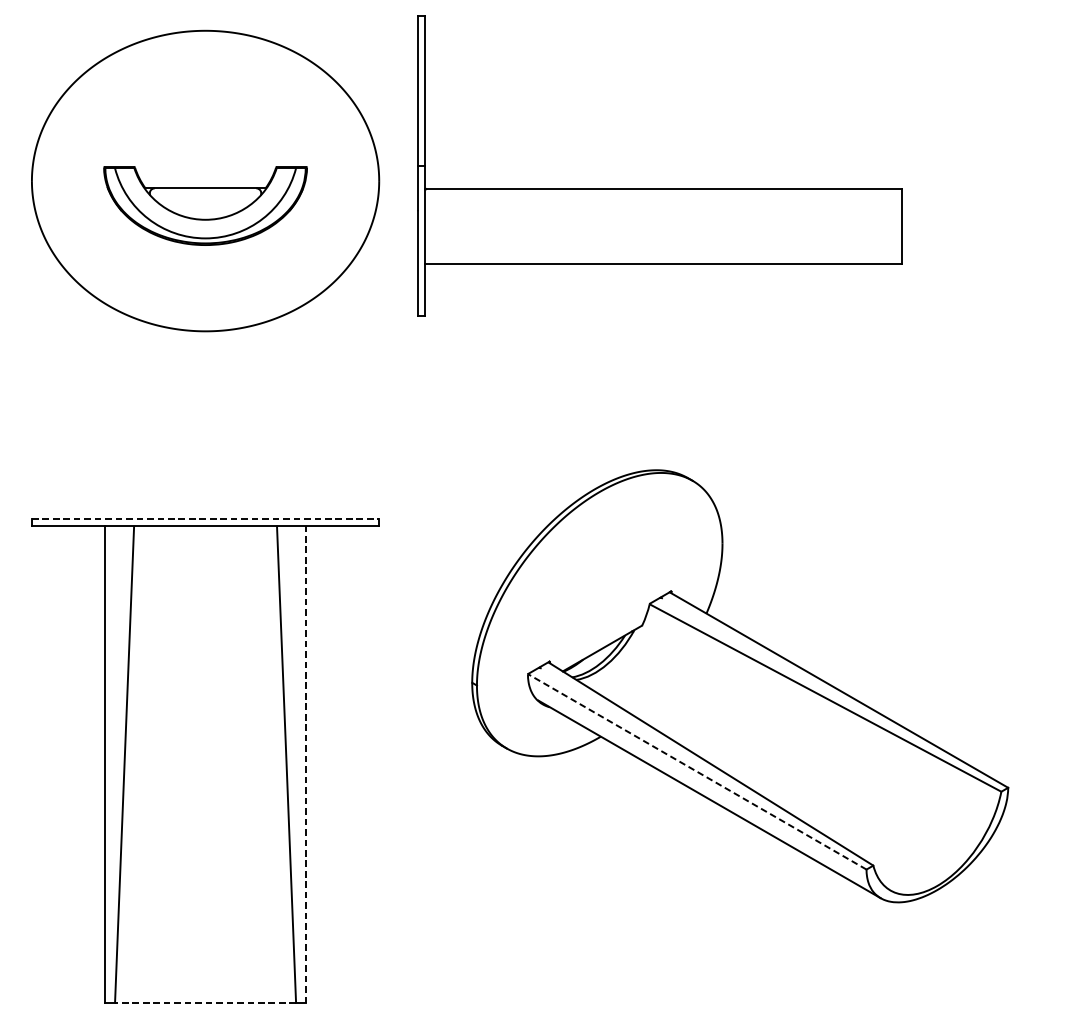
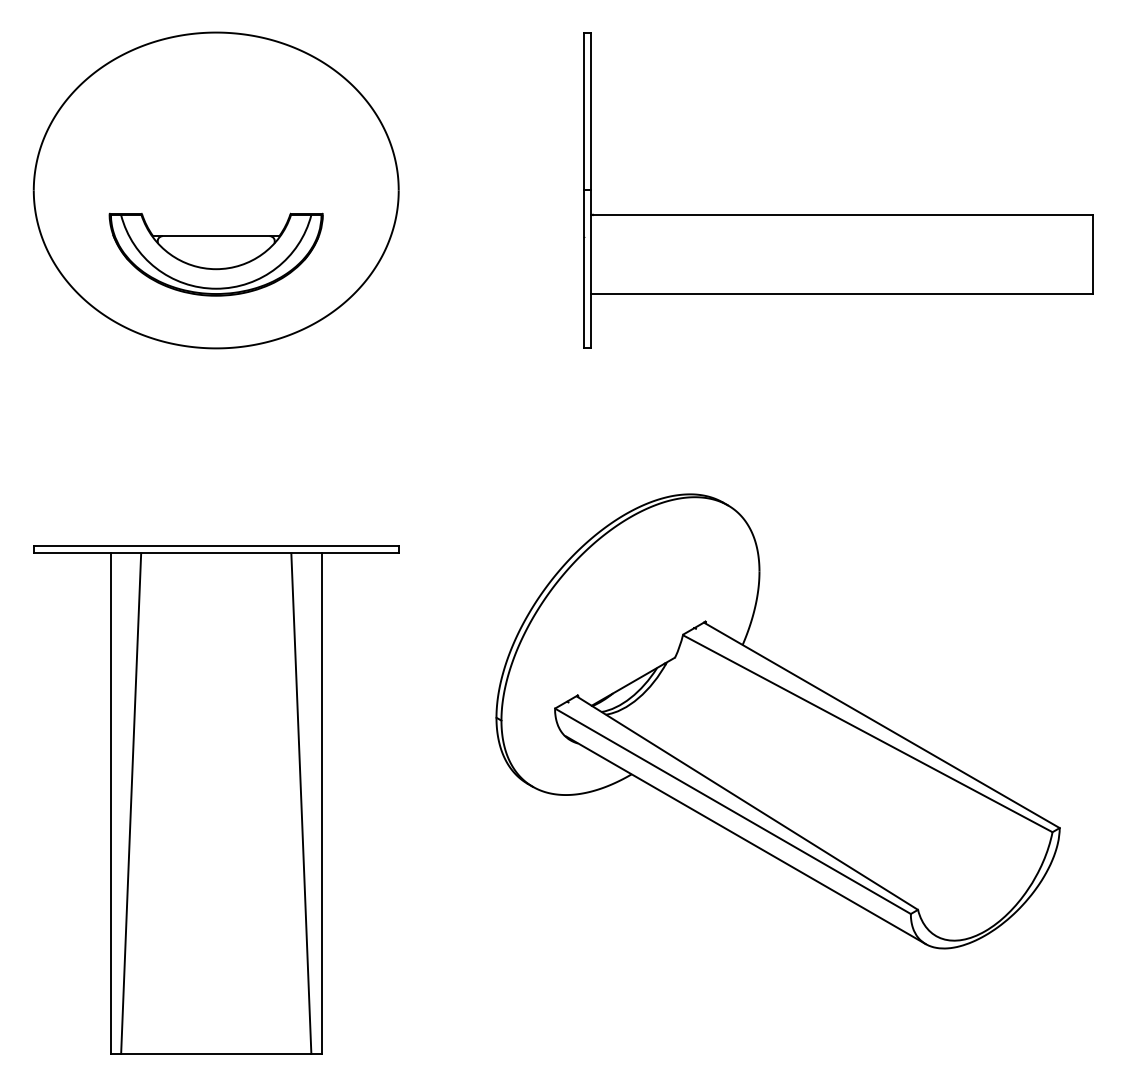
part: (659, 188) -> (838, 214), moved
part: (204, 205) -> (215, 254), moved
line: (205, 518) -> (216, 545), dashed -> solid
line: (305, 764) -> (321, 803), dashed -> solid
line: (696, 772) -> (732, 811), dashed -> solid
line: (204, 1003) -> (215, 1054), dashed -> solid

